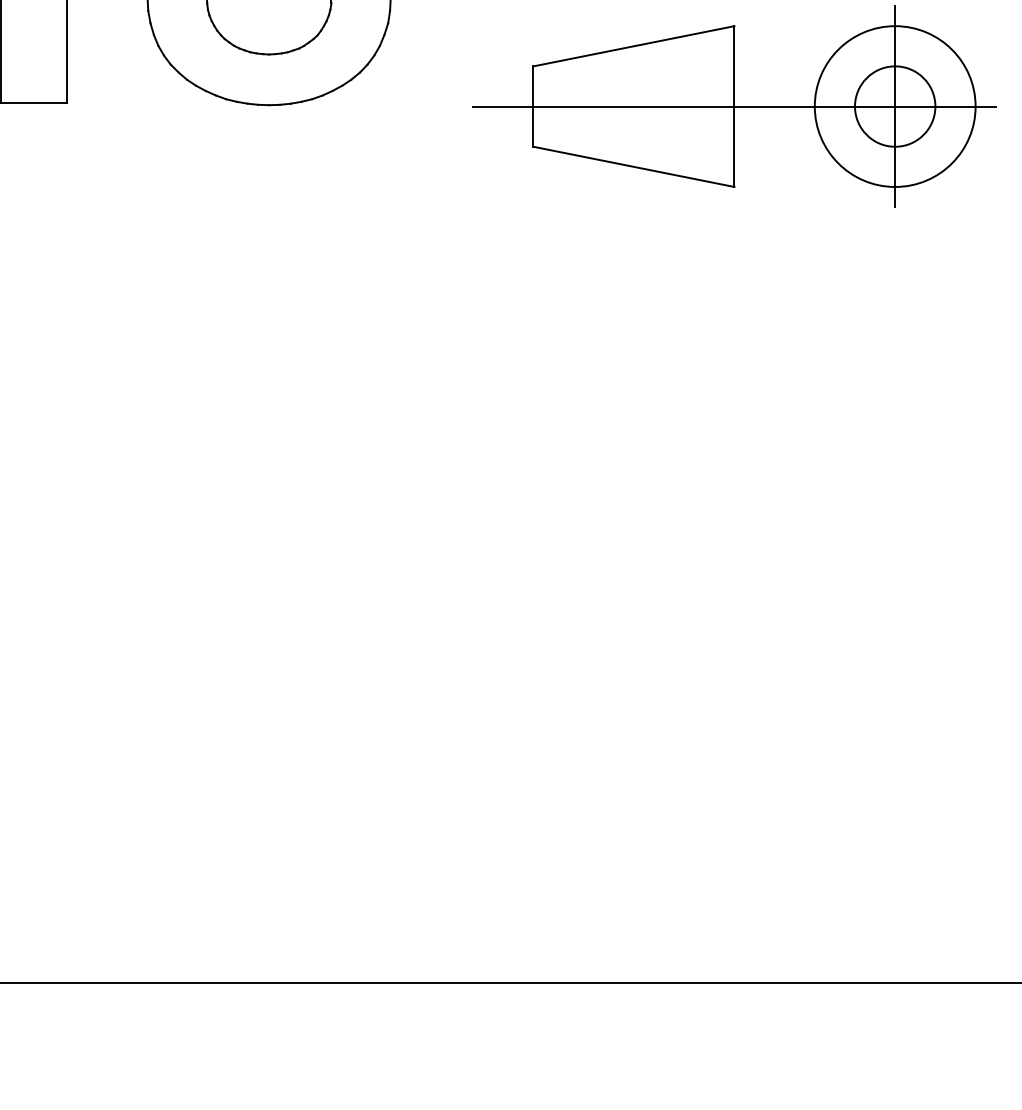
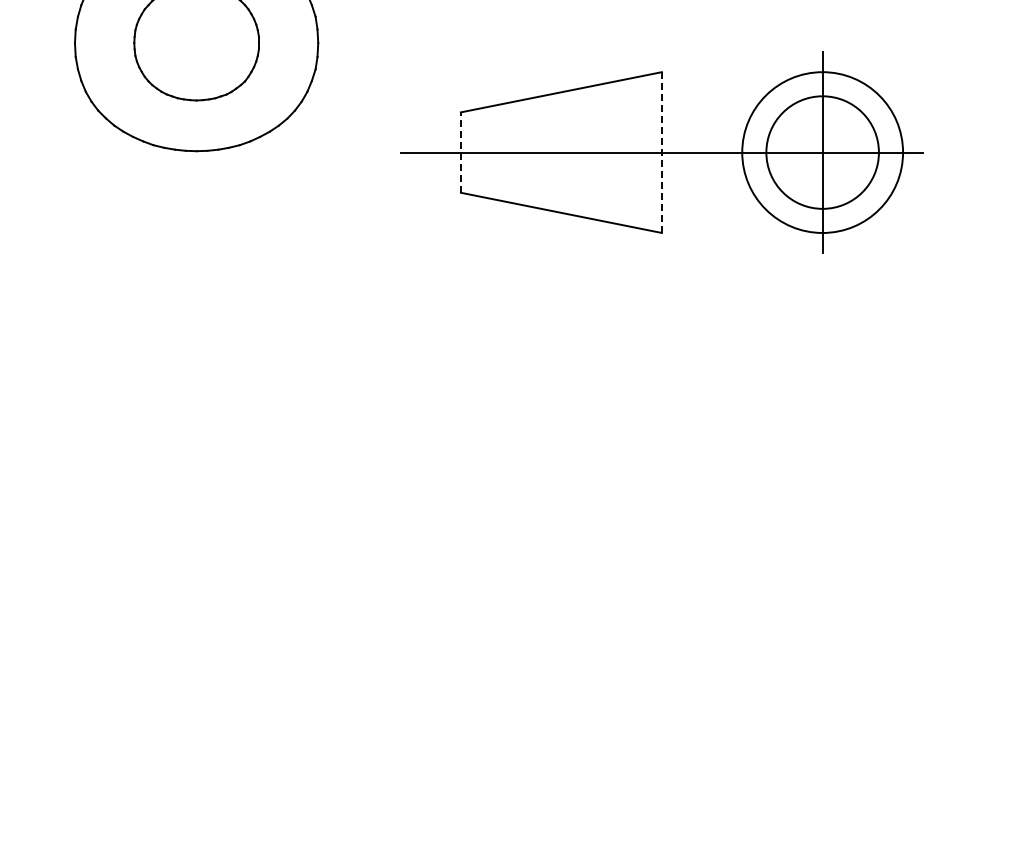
line: (533, 106) -> (460, 152), solid -> dashed
circle: (895, 106) -> (822, 152), size x1.4
line: (734, 107) -> (661, 153), solid -> dashed

